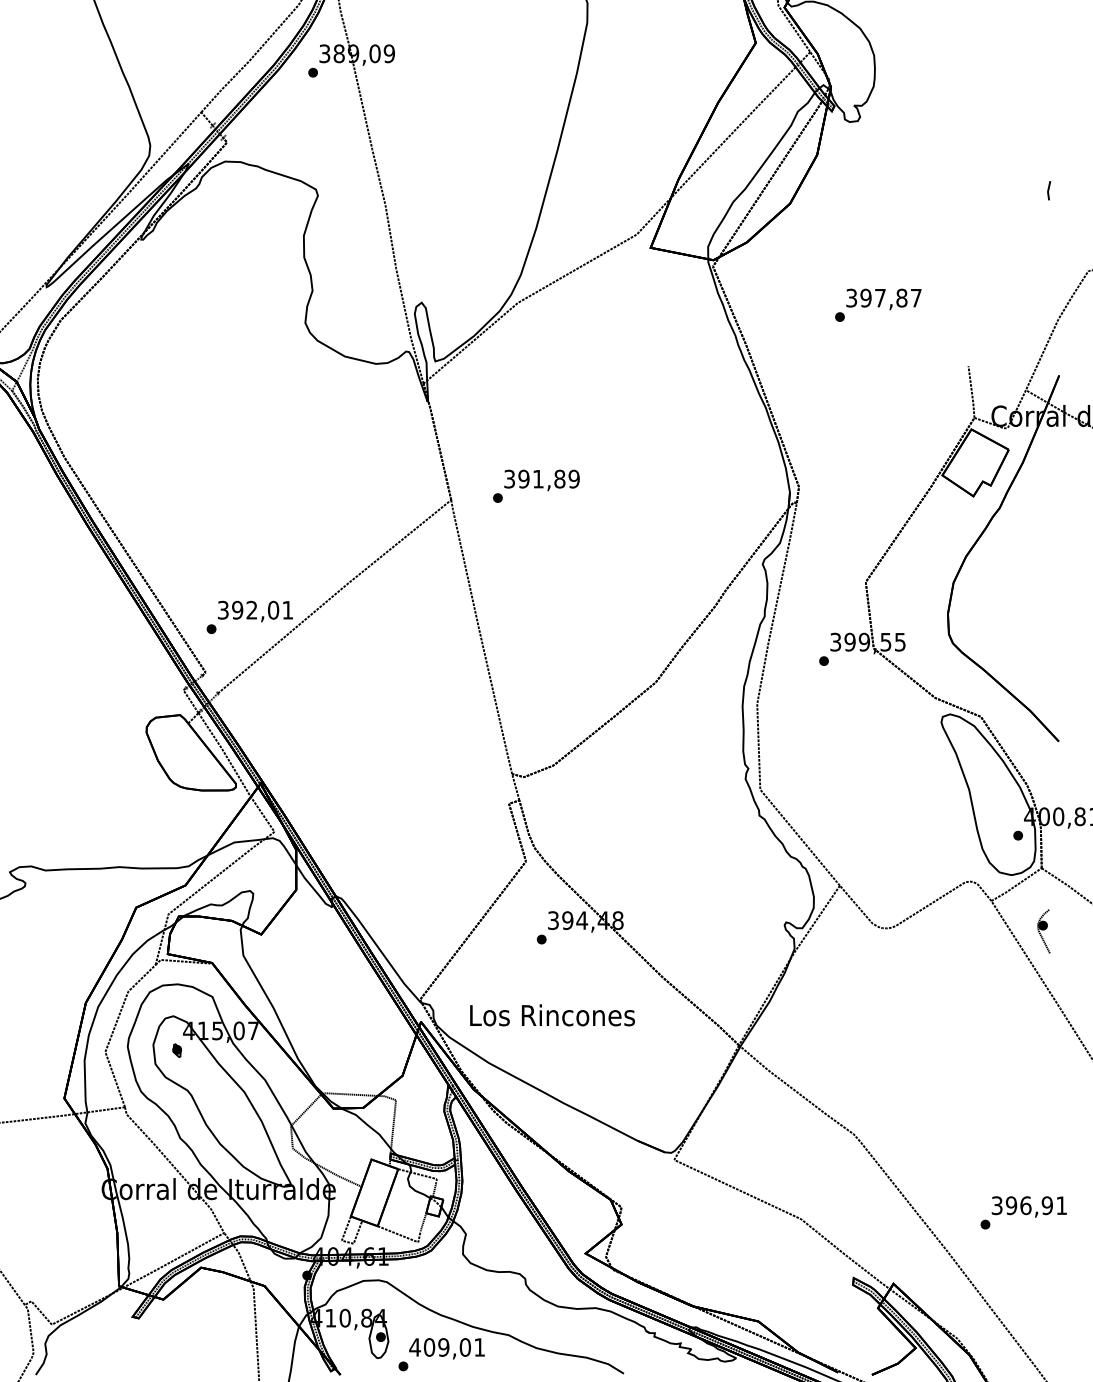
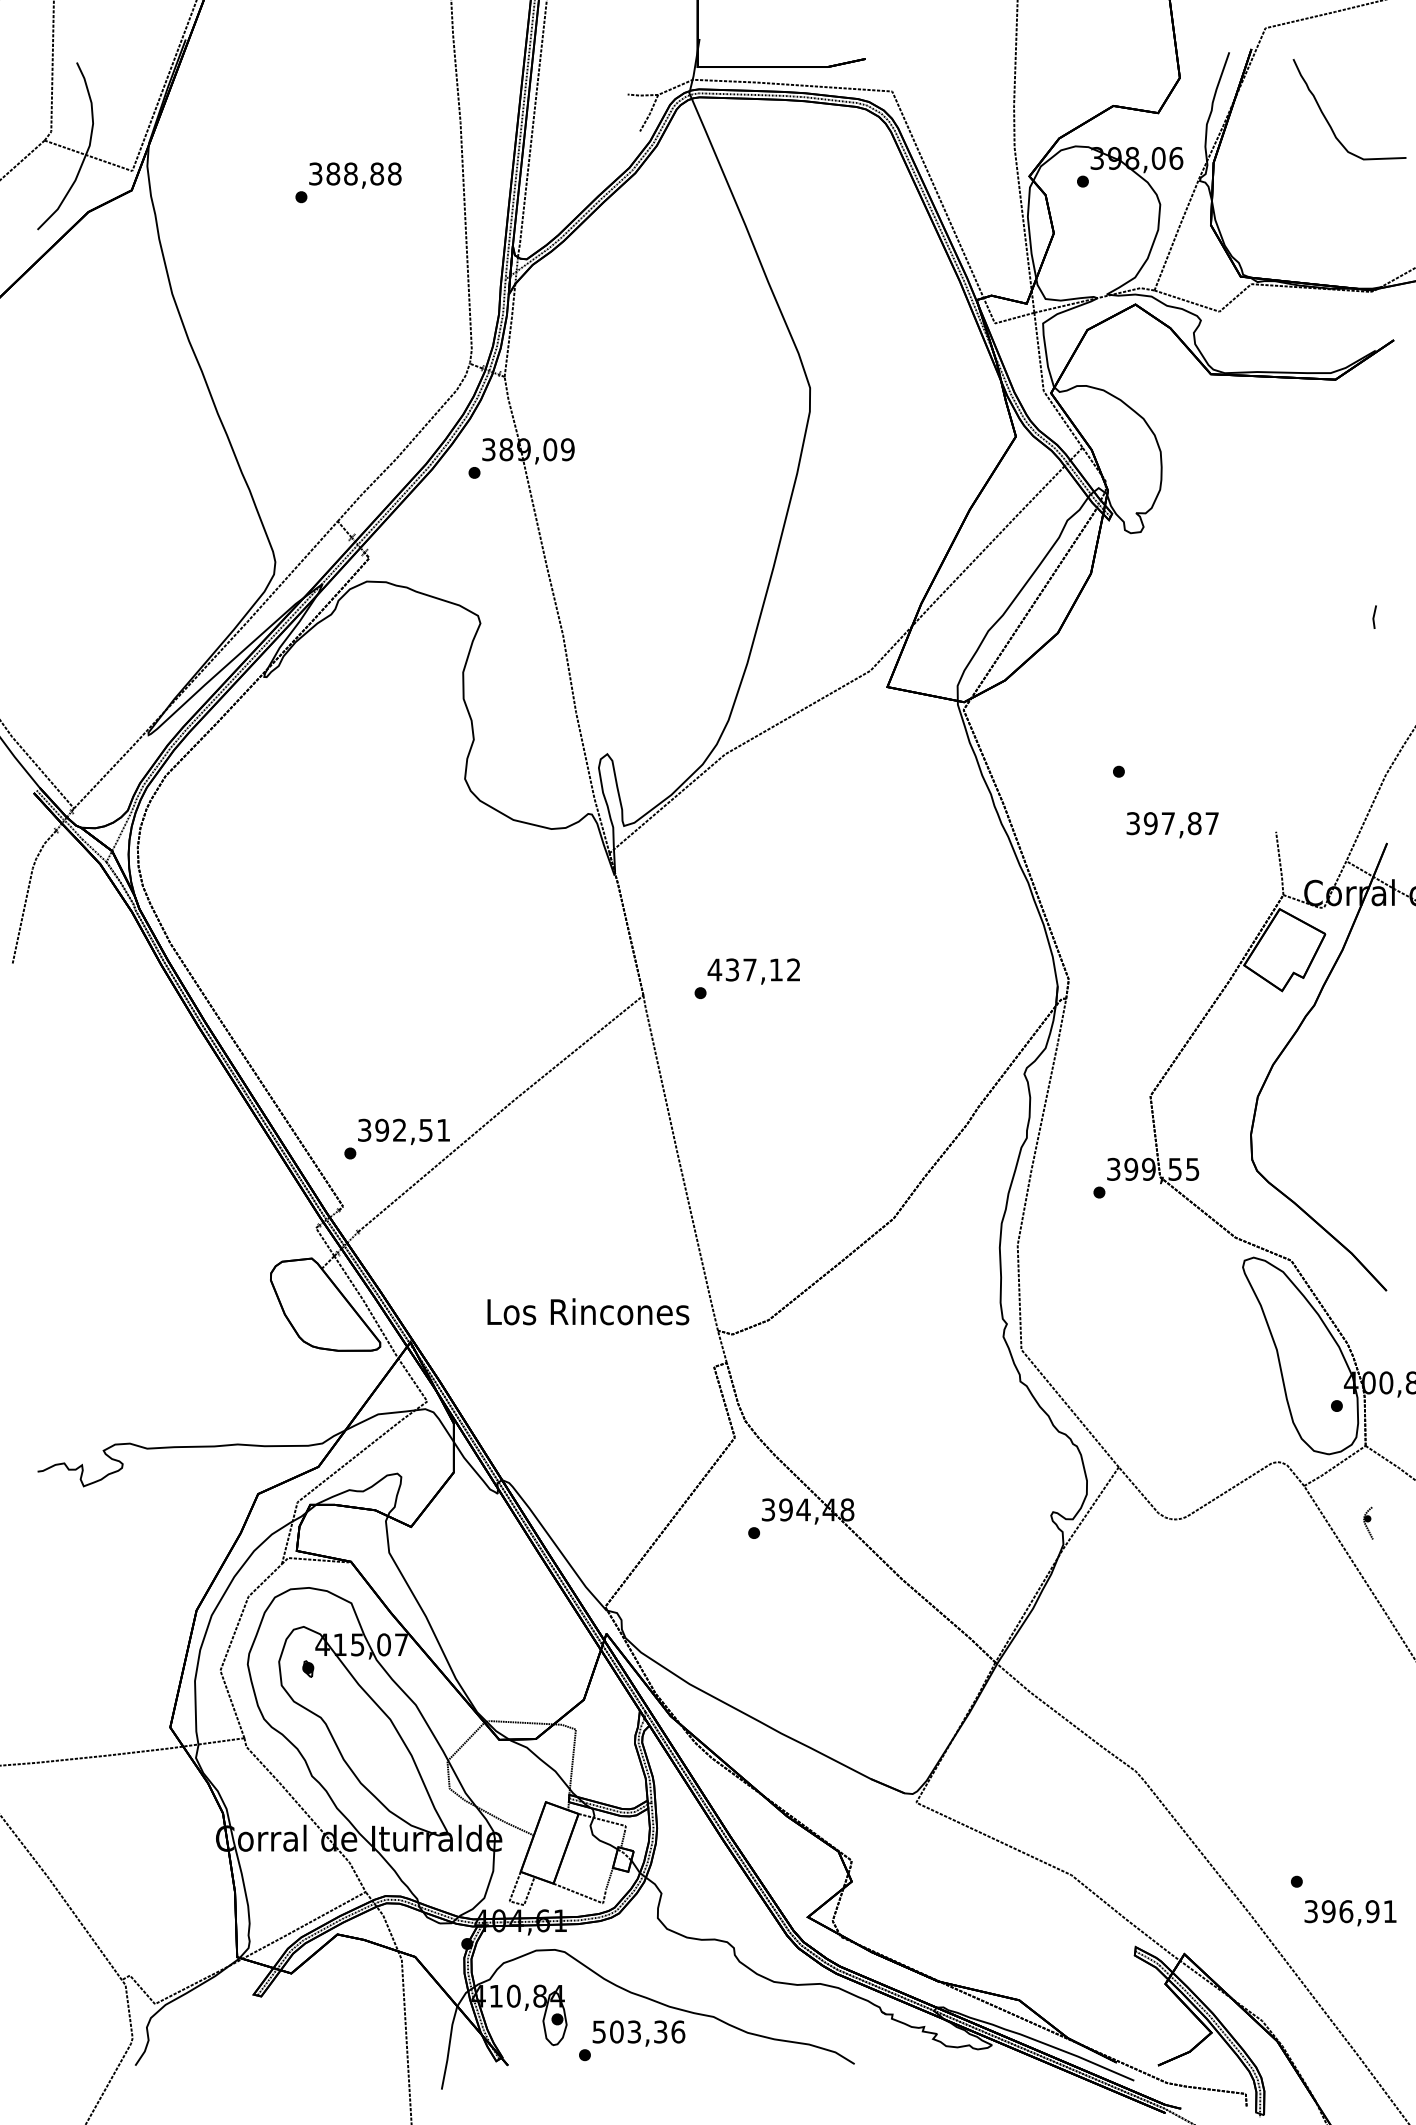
text: (883, 299) -> (1172, 825), moved
text: (541, 478) -> (753, 969), 391,89 -> 437,12
text: (273, 609) -> (426, 1129), 392,01 -> 392,51
part: (1044, 930) -> (1368, 1522), size x0.6
text: (552, 1015) -> (588, 1311), moved
text: (1029, 1207) -> (1350, 1913), moved
text: (447, 1347) -> (638, 2031), 409,01 -> 503,36

